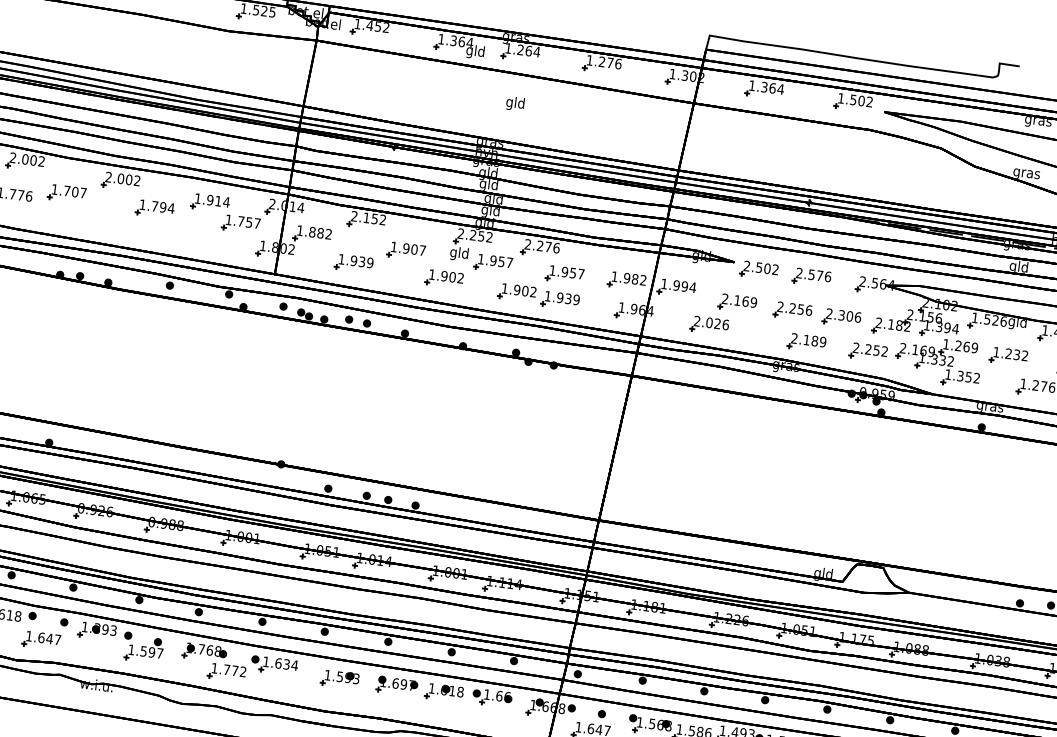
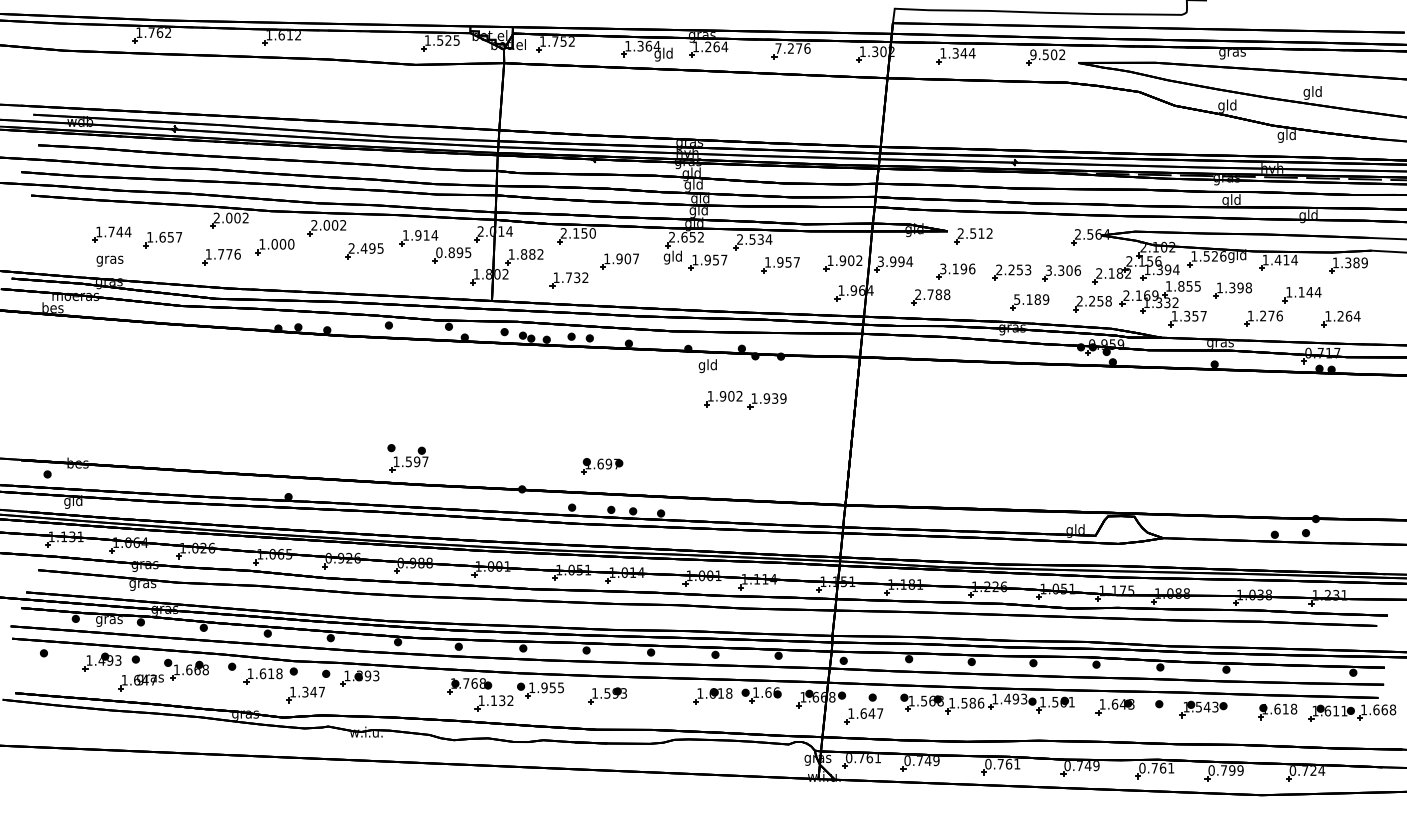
text: (370, 25) -> (555, 41), 1.452 -> 1.752
text: (589, 60) -> (778, 48), 1.276 -> 7.276
text: (772, 88) -> (963, 53), 1.364 -> 1.344
text: (841, 98) -> (1033, 54), 1.502 -> 9.502
text: (514, 104) -> (707, 366), moved
text: (1026, 172) -> (1227, 105), gras -> gld
text: (74, 192) -> (282, 244), 1.707 -> 1.000
text: (156, 206) -> (365, 248), 1.794 -> 2.495
text: (382, 220) -> (592, 233), 2.152 -> 2.150
text: (242, 221) -> (453, 252), 1.757 -> 0.895
text: (473, 234) -> (684, 236), 2.252 -> 2.652
text: (548, 247) -> (760, 239), 2.276 -> 2.534
text: (361, 261) -> (576, 277), 1.939 -> 1.732
text: (767, 268) -> (981, 233), 2.502 -> 2.512
part: (811, 277) -> (1026, 236), removed
part: (443, 279) -> (660, 284), removed
text: (635, 279) -> (851, 260), 1.982 -> 1.902
text: (664, 283) -> (880, 261), 1.994 -> 3.994
part: (538, 297) -> (745, 400), moved
text: (739, 300) -> (957, 268), 2.169 -> 3.196
text: (809, 310) -> (1028, 269), 2.256 -> 2.253
text: (829, 313) -> (1048, 270), 2.306 -> 3.306
text: (717, 323) -> (938, 294), 2.026 -> 2.788
text: (794, 338) -> (1017, 299), 2.189 -> 5.189
text: (966, 347) -> (1189, 286), 1.269 -> 1.855
text: (884, 351) -> (1108, 301), 2.252 -> 2.258
text: (1016, 354) -> (1240, 287), 1.232 -> 1.398
text: (976, 377) -> (1203, 315), 1.352 -> 1.357
text: (41, 637) -> (305, 691), 1.647 -> 1.347
part: (142, 647) -> (407, 458), moved
text: (286, 664) -> (552, 687), 1.634 -> 1.955
text: (231, 670) -> (498, 700), 1.772 -> 1.132
part: (397, 686) -> (602, 466), moved

